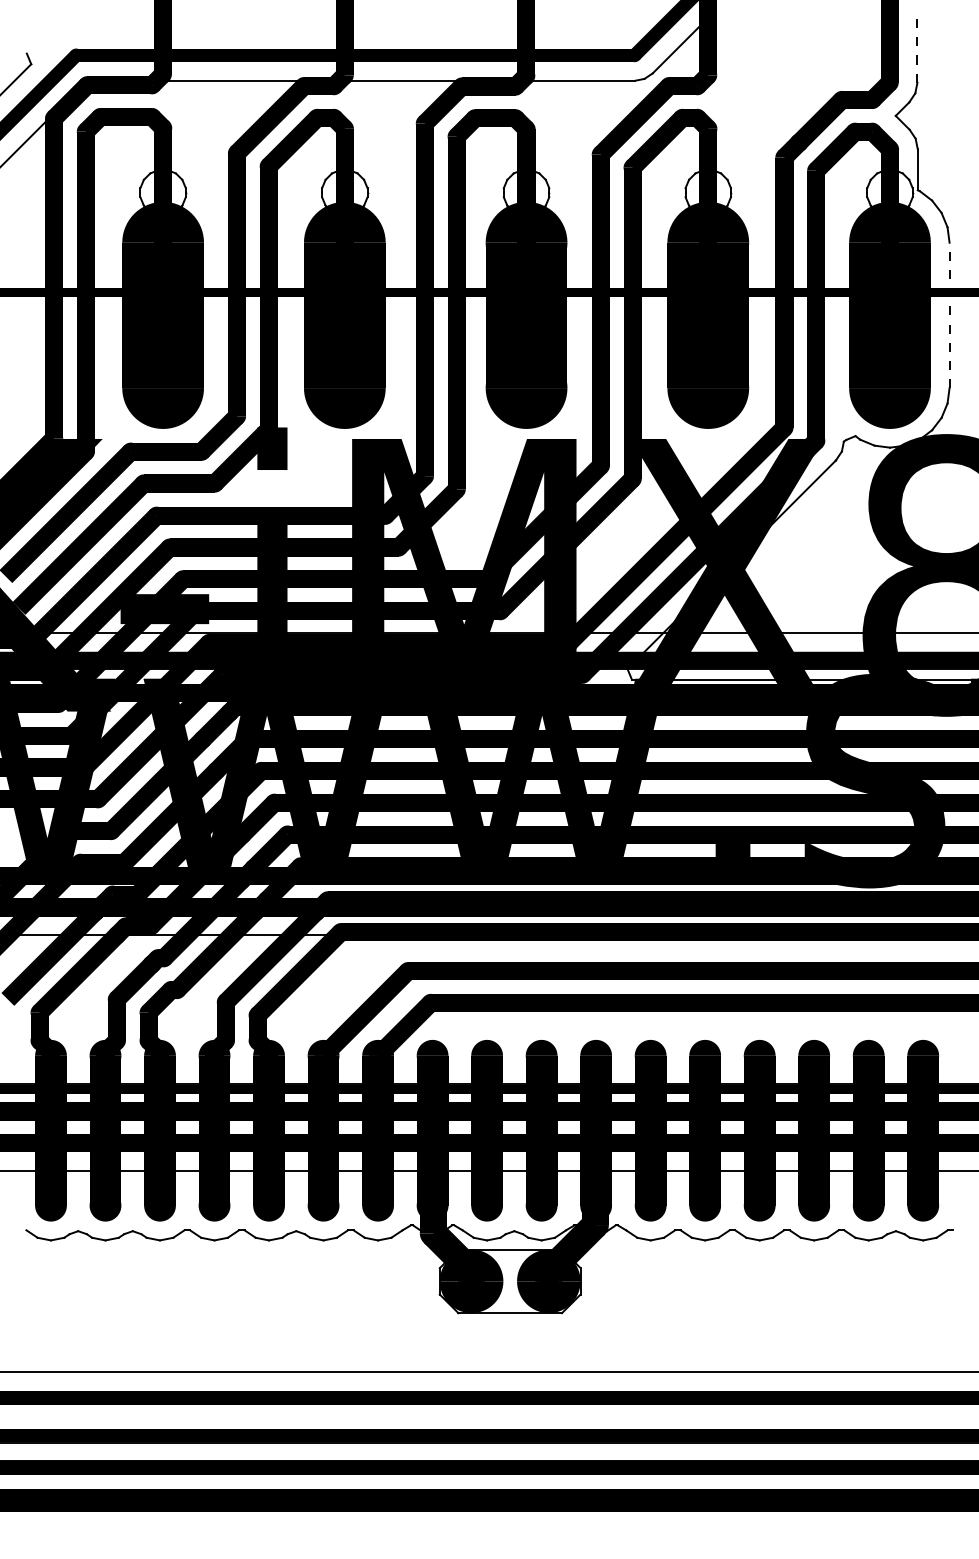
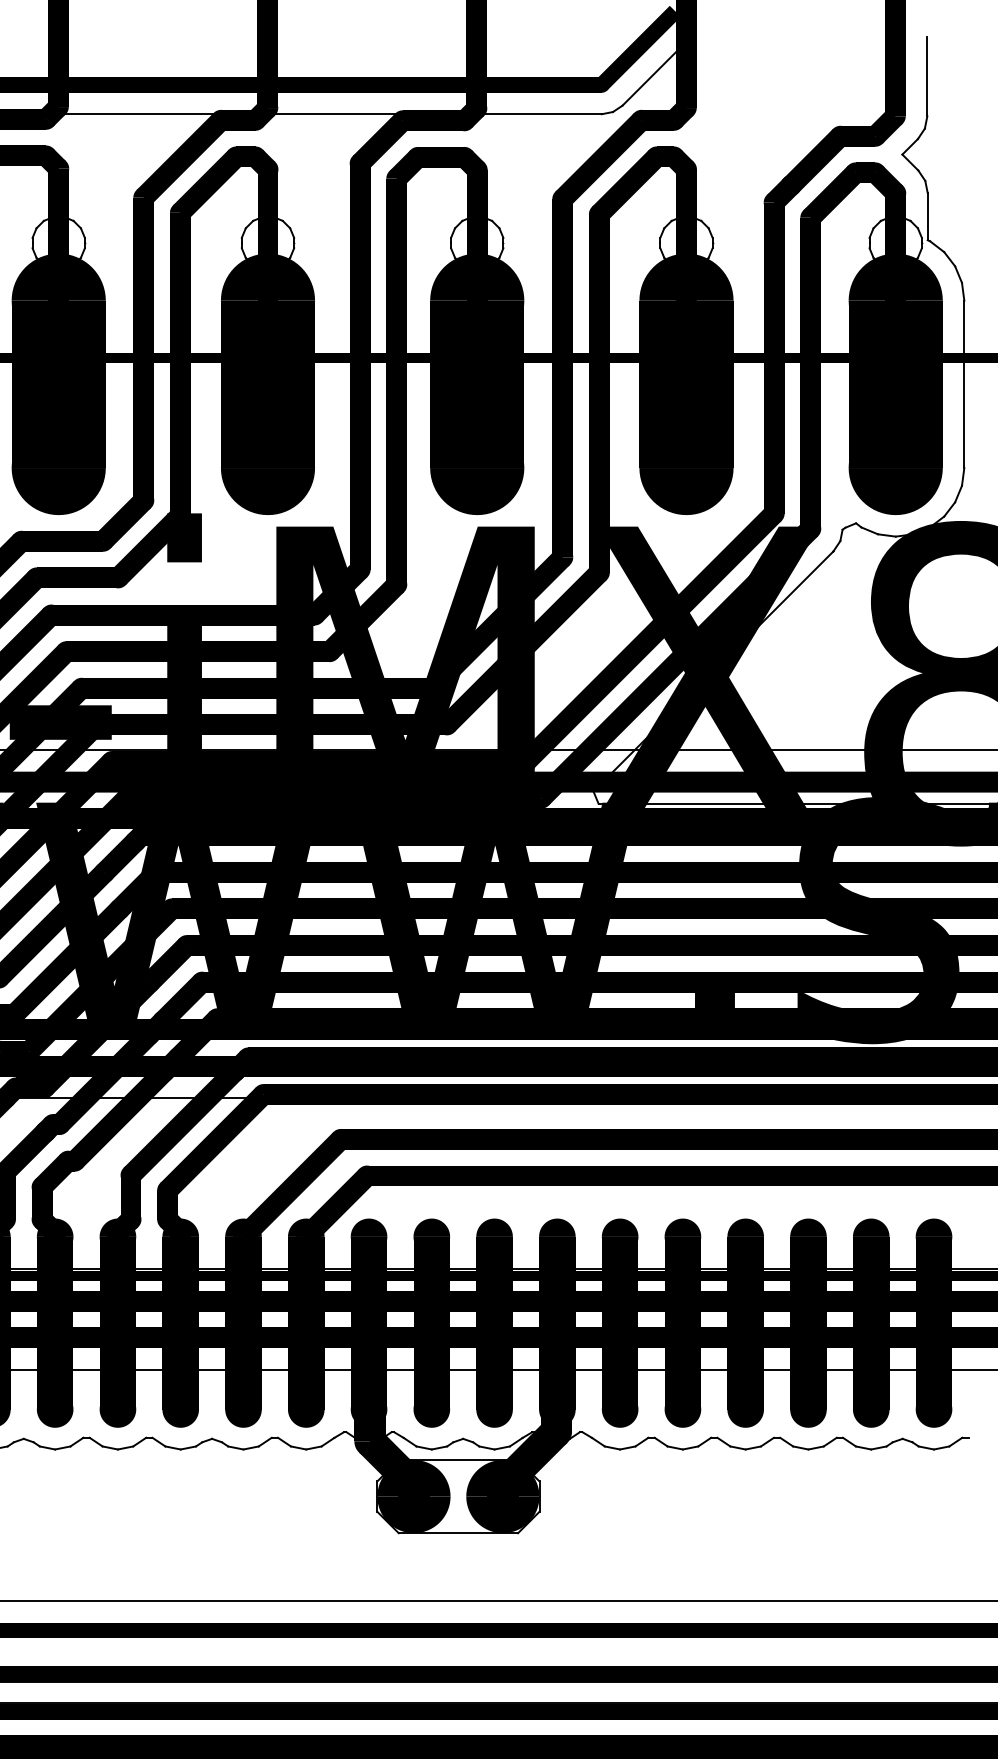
line: (917, 47) -> (927, 75), dashed -> solid
line: (949, 315) -> (964, 384), dashed -> solid

